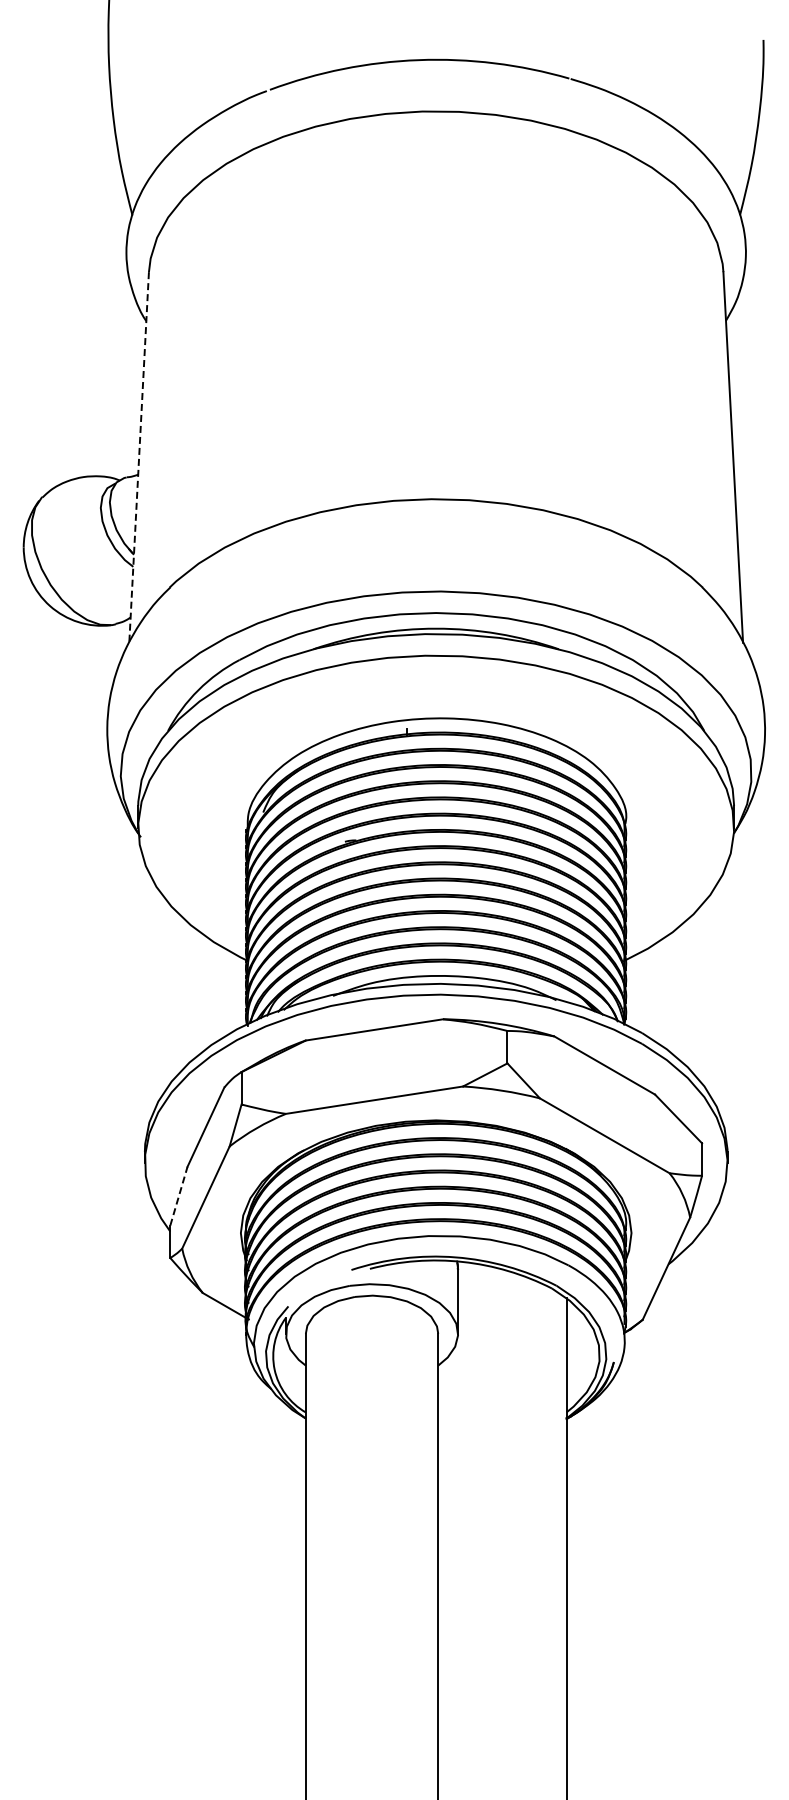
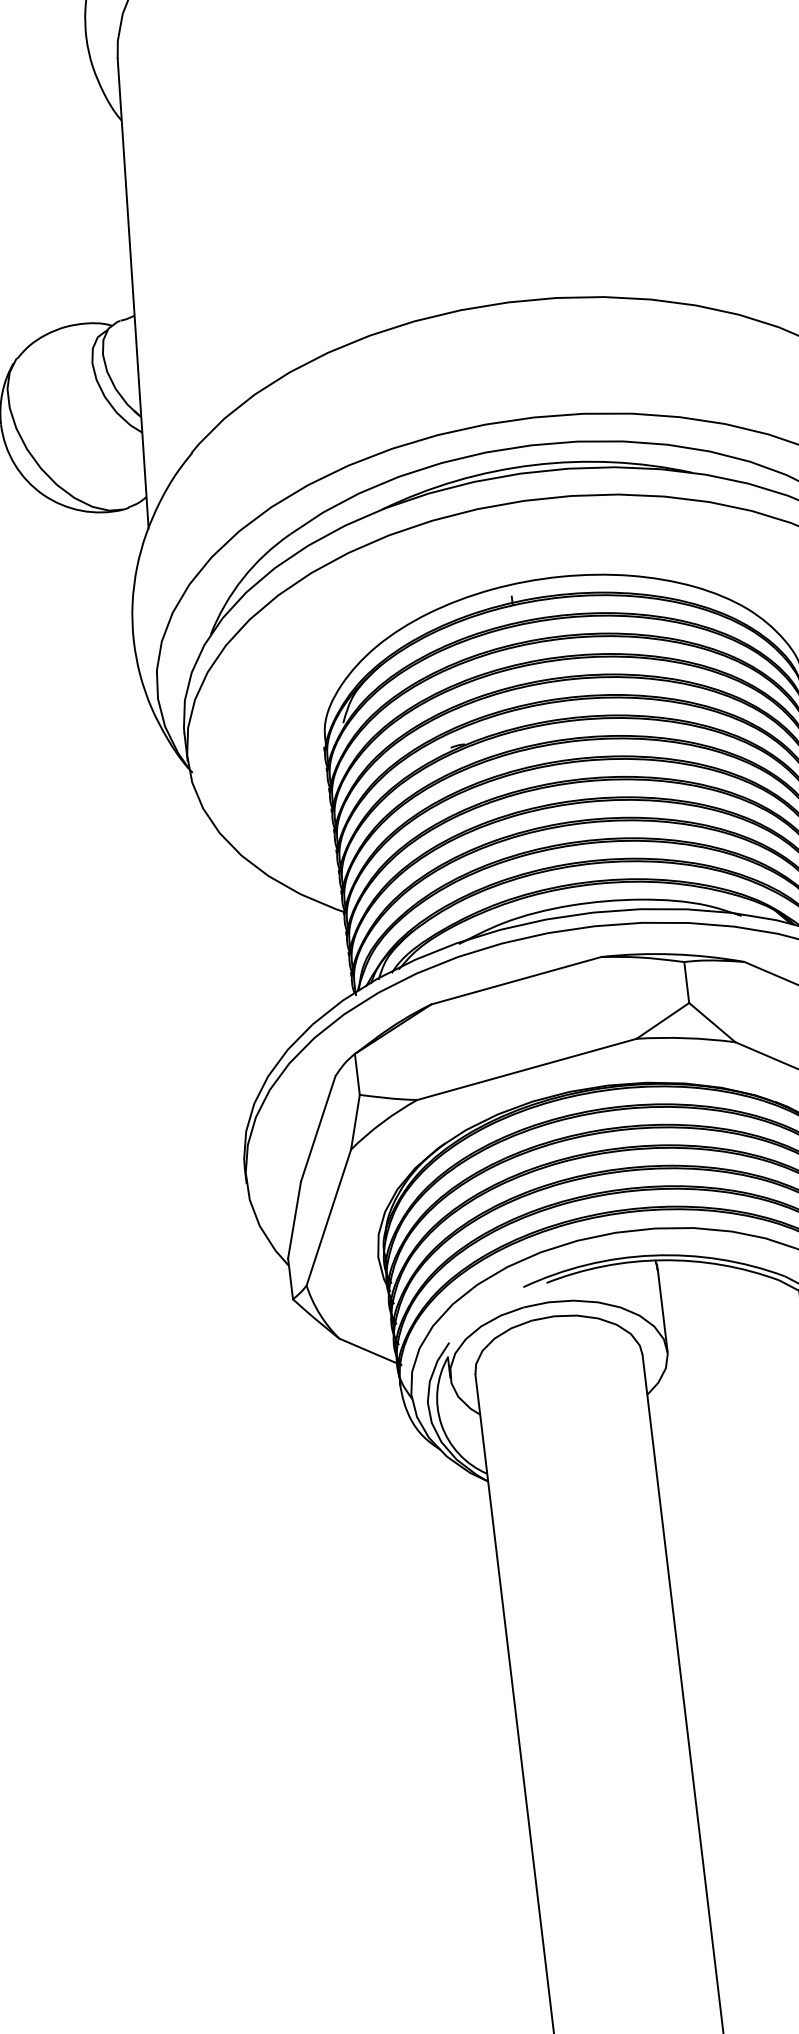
line: (139, 457) -> (133, 293), dashed -> solid
line: (178, 1196) -> (294, 1220), dashed -> solid

